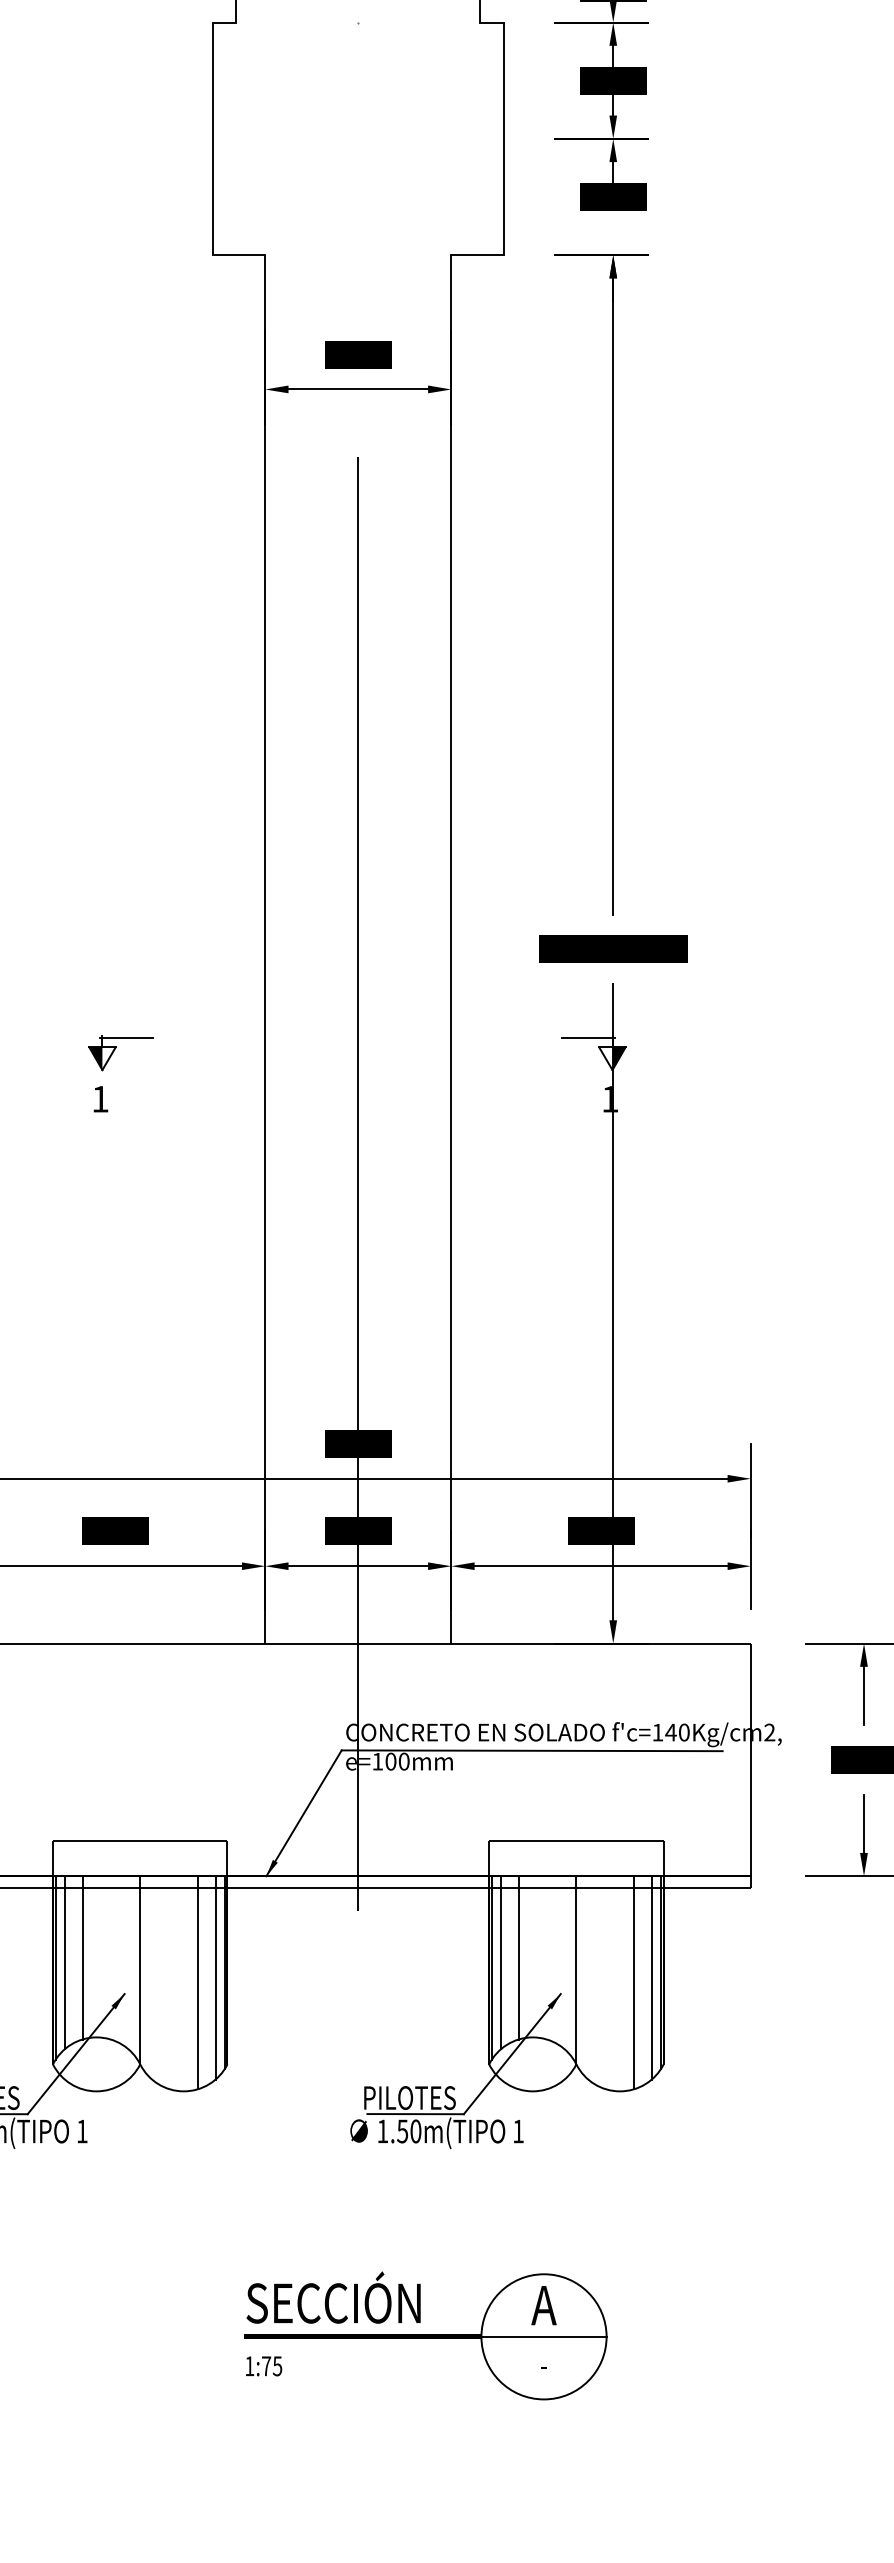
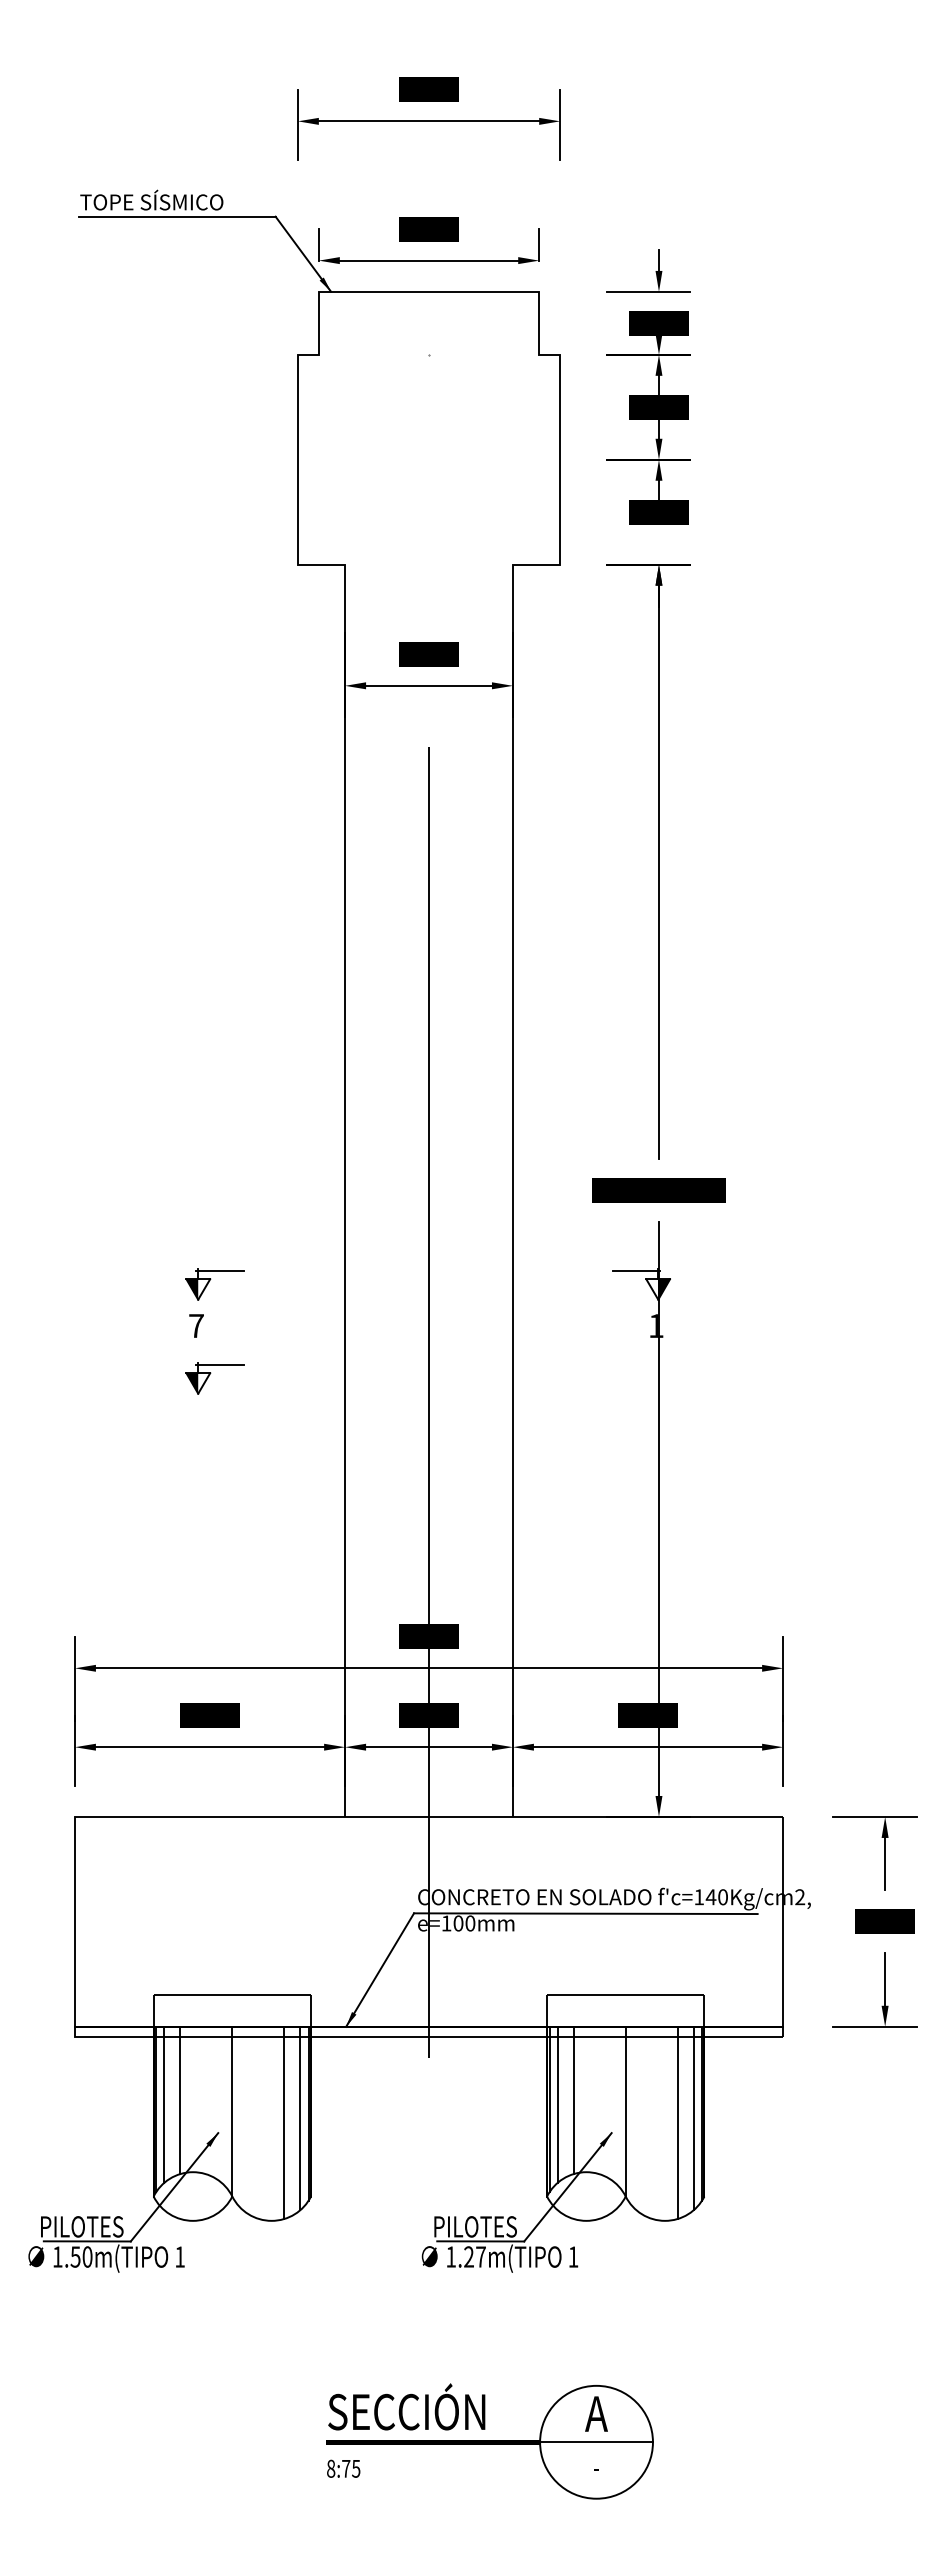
text: (100, 1098) -> (196, 1325), 1 -> 7
part: (120, 1157) -> (214, 1378), added
text: (408, 2130) -> (474, 2256), 1.50m(TIPO -> 1.27m(TIPO
text: (250, 2365) -> (331, 2468), 1:75 -> 8:75

